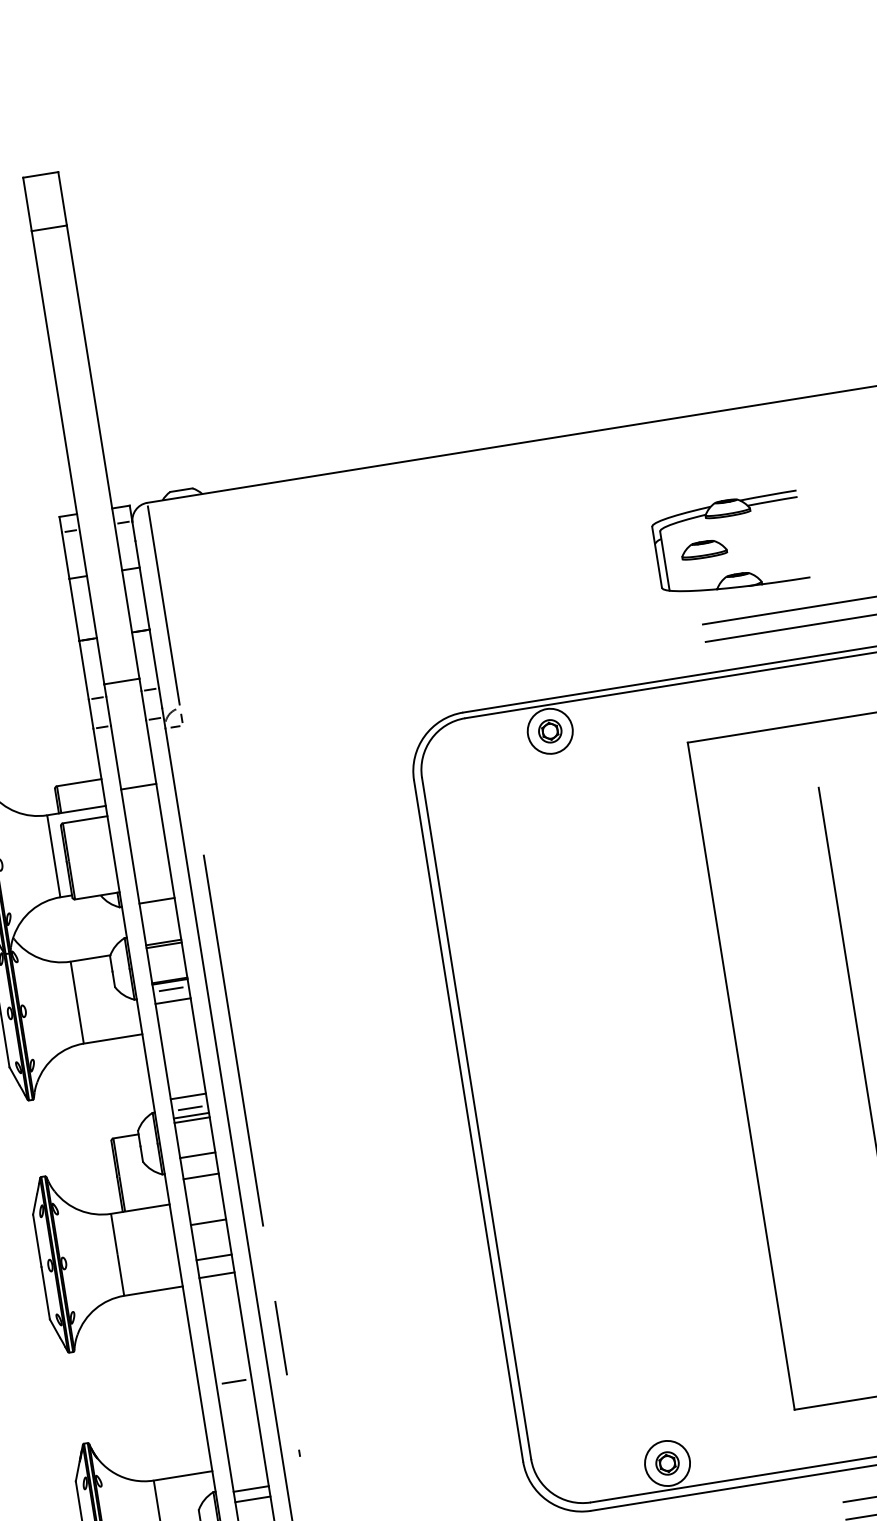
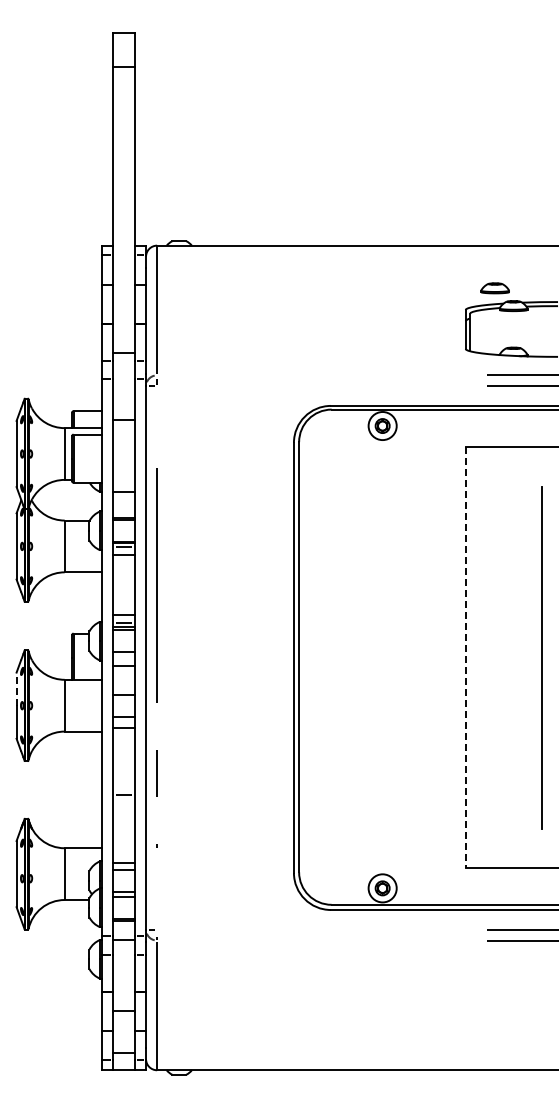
part: (702, 550) -> (494, 288), moved
line: (741, 1076) -> (466, 657), solid -> dashed
line: (37, 1241) -> (16, 689), solid -> dashed

